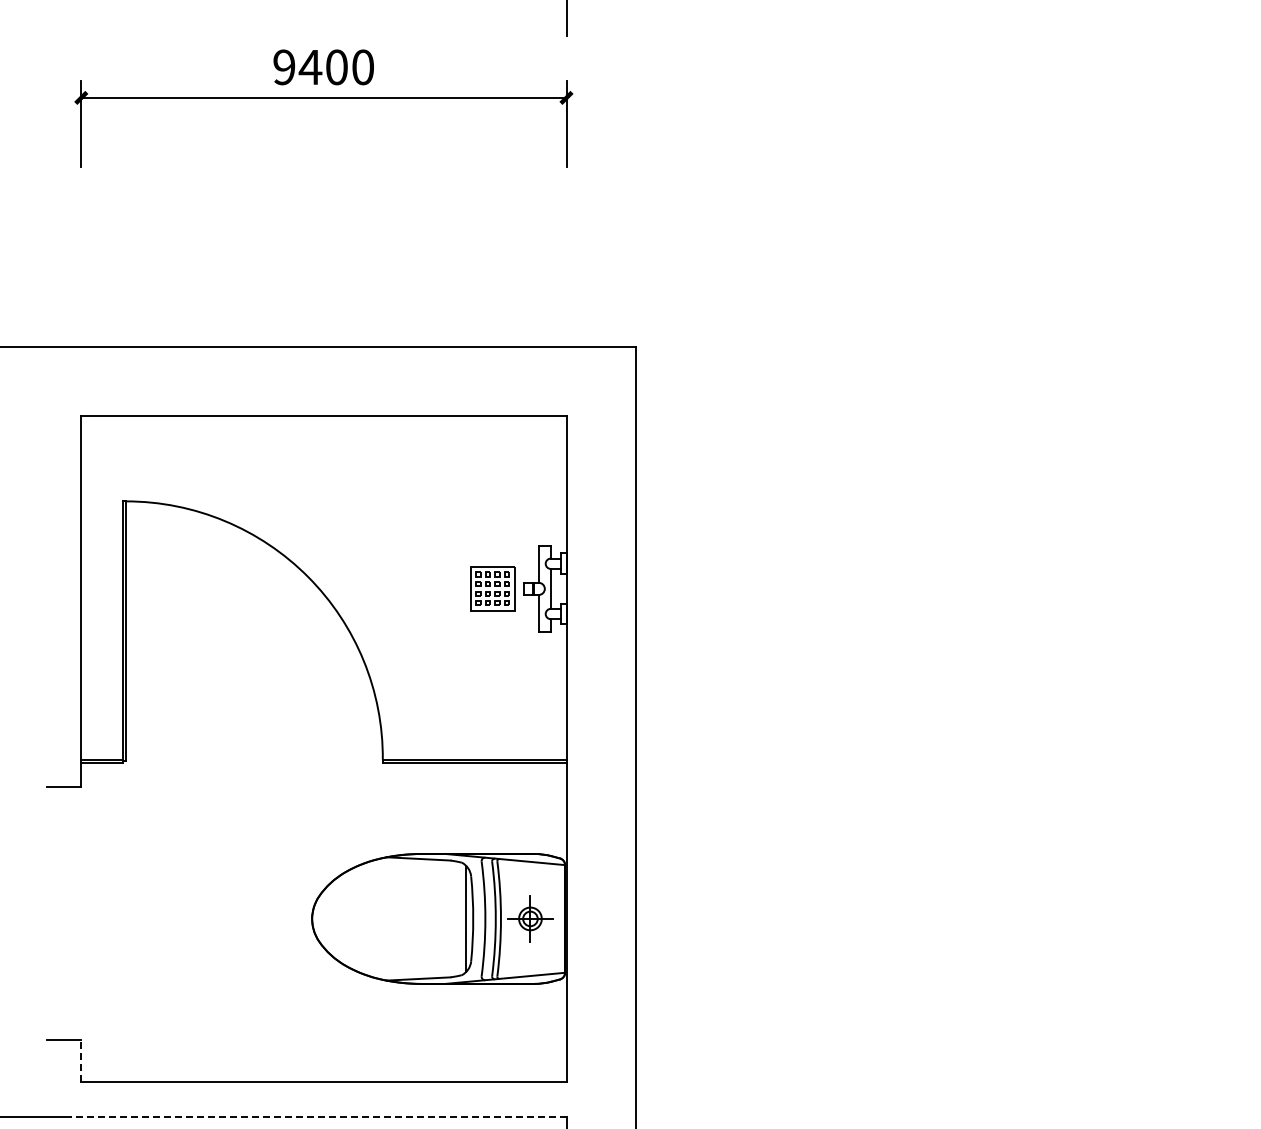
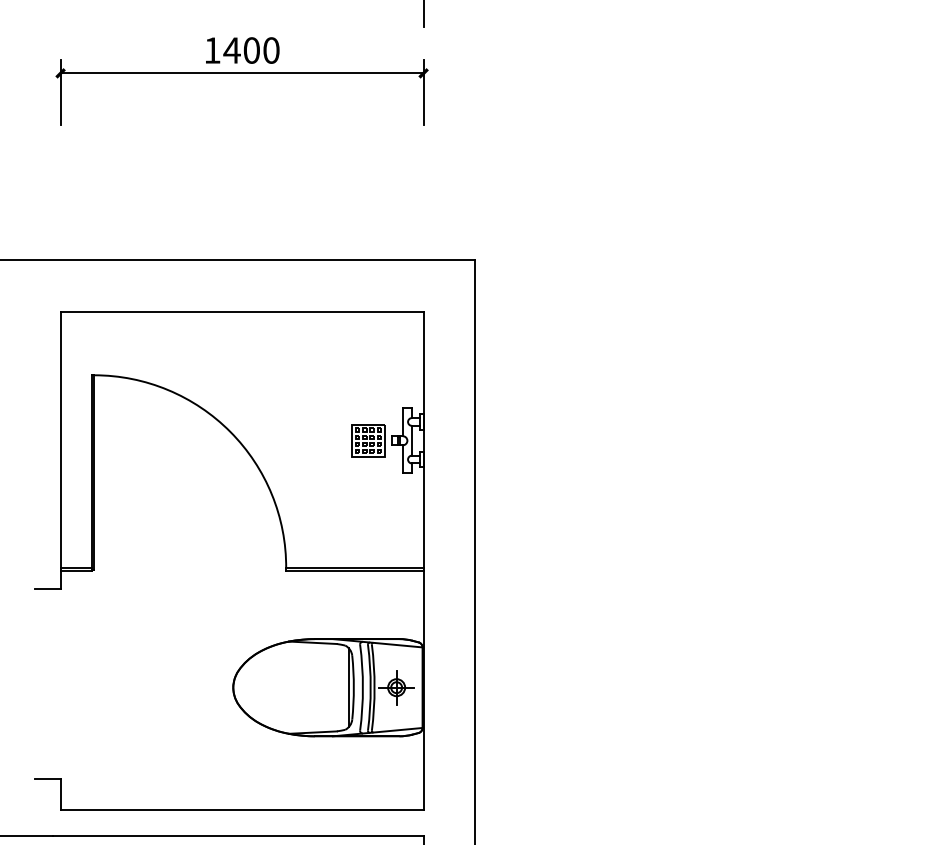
text: (284, 67) -> (212, 50), 9400 -> 1400
line: (81, 1061) -> (60, 794), dashed -> solid
line: (318, 1116) -> (238, 835), dashed -> solid

